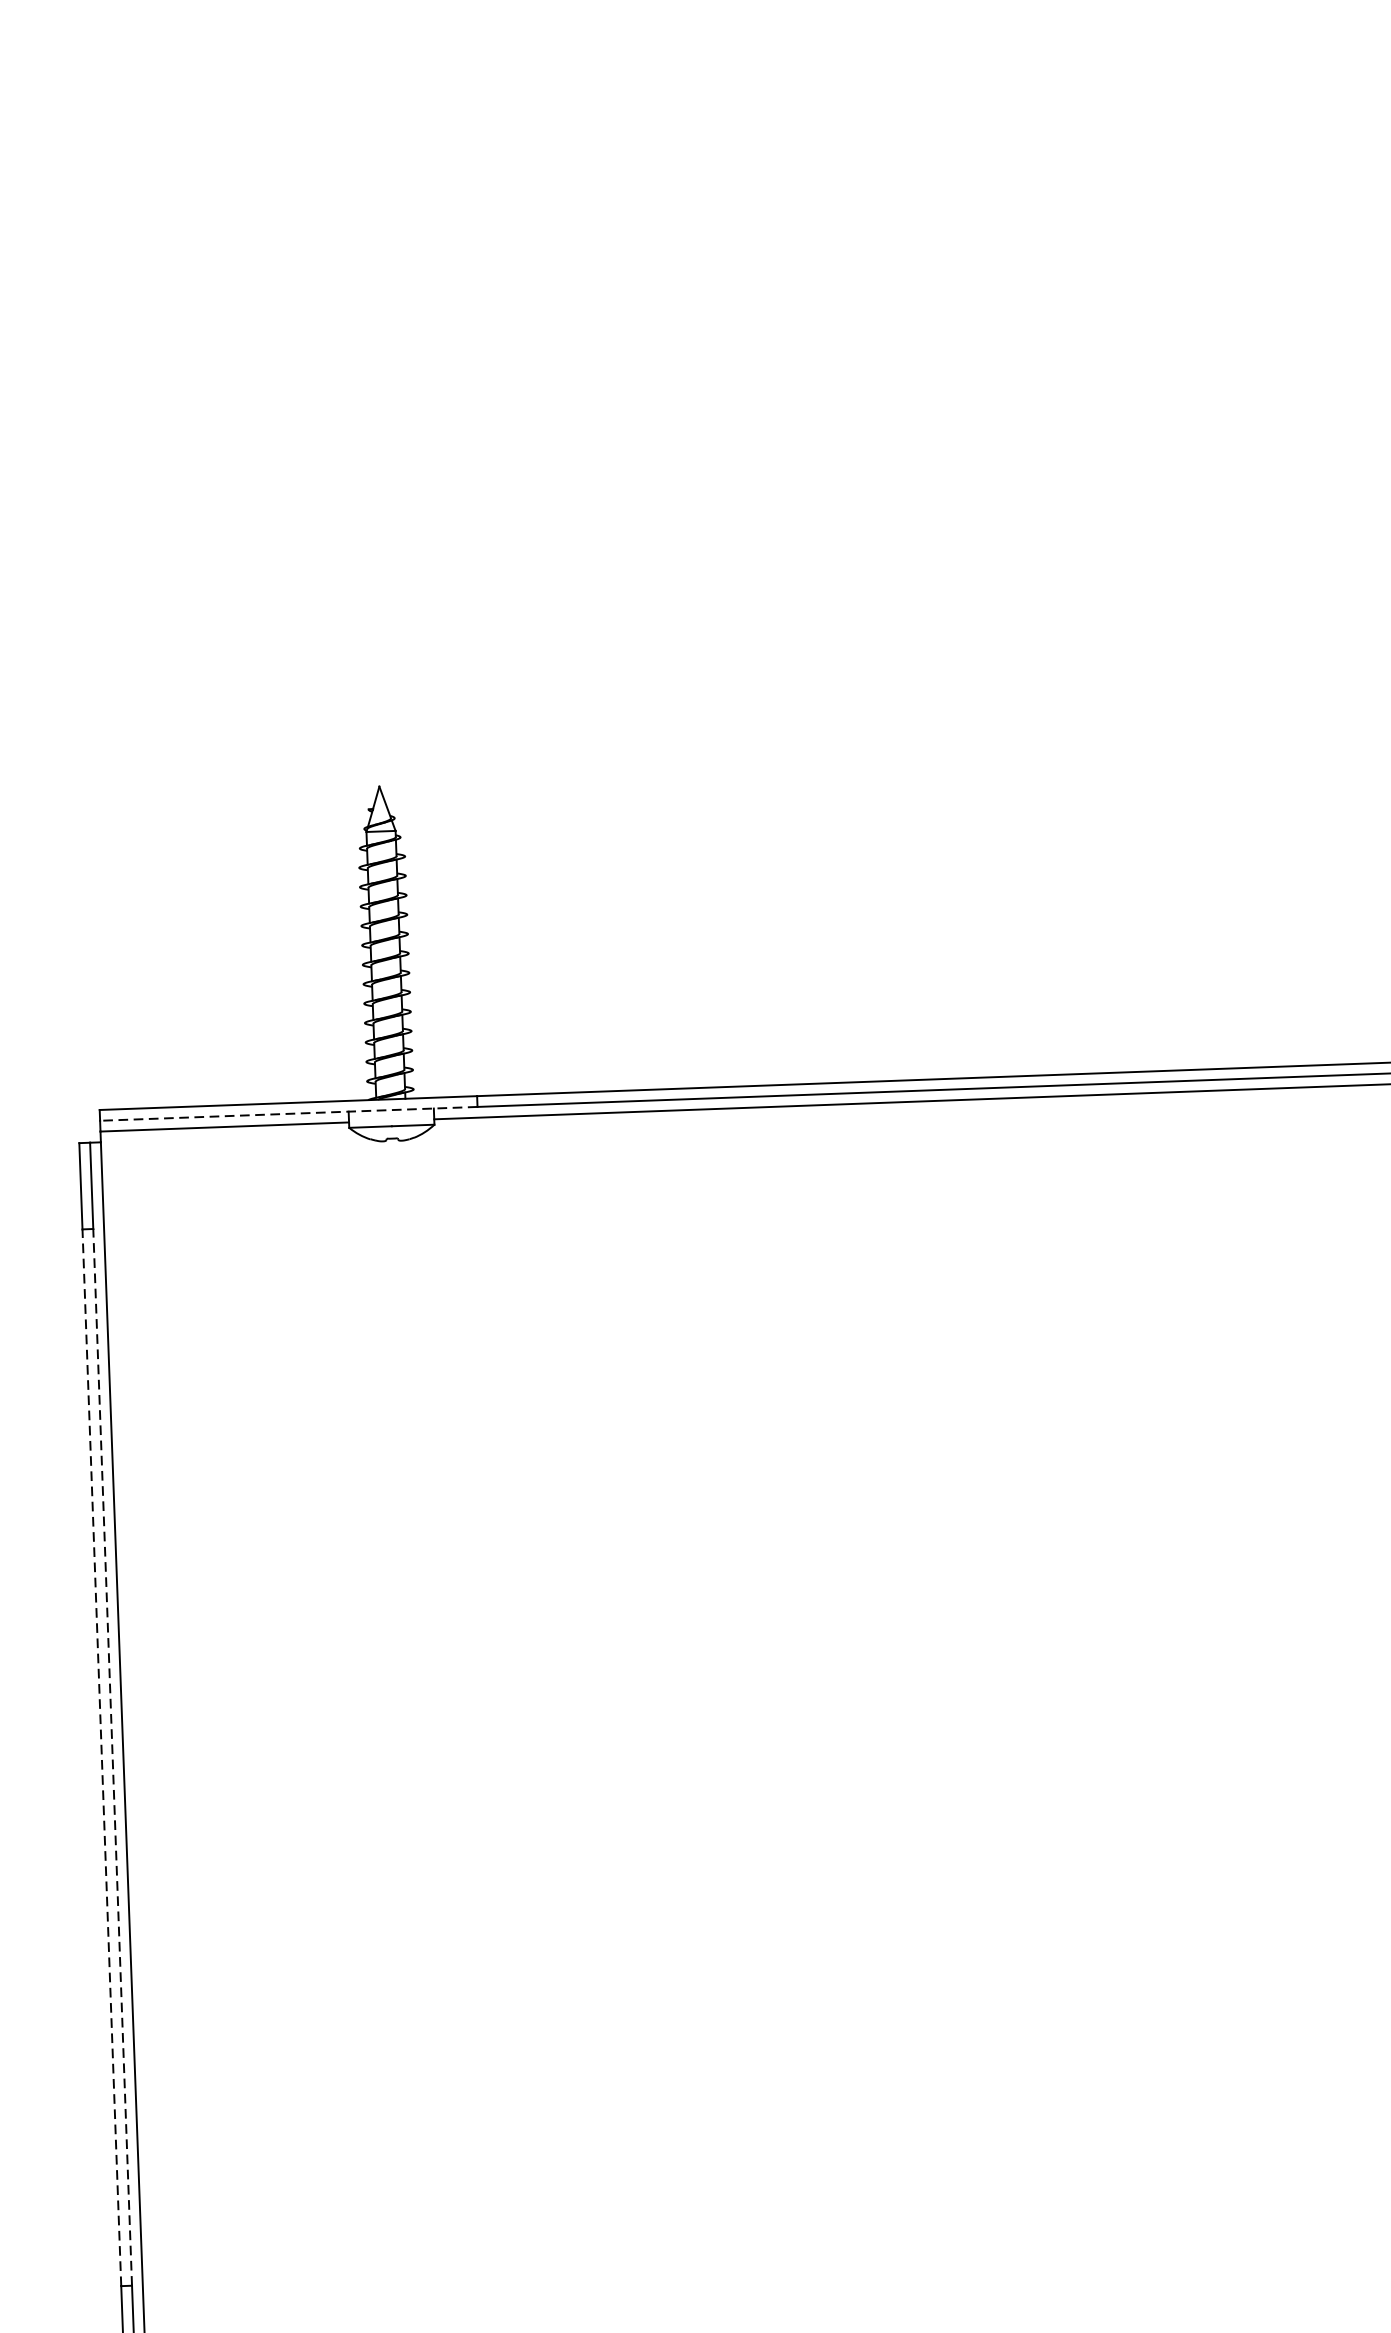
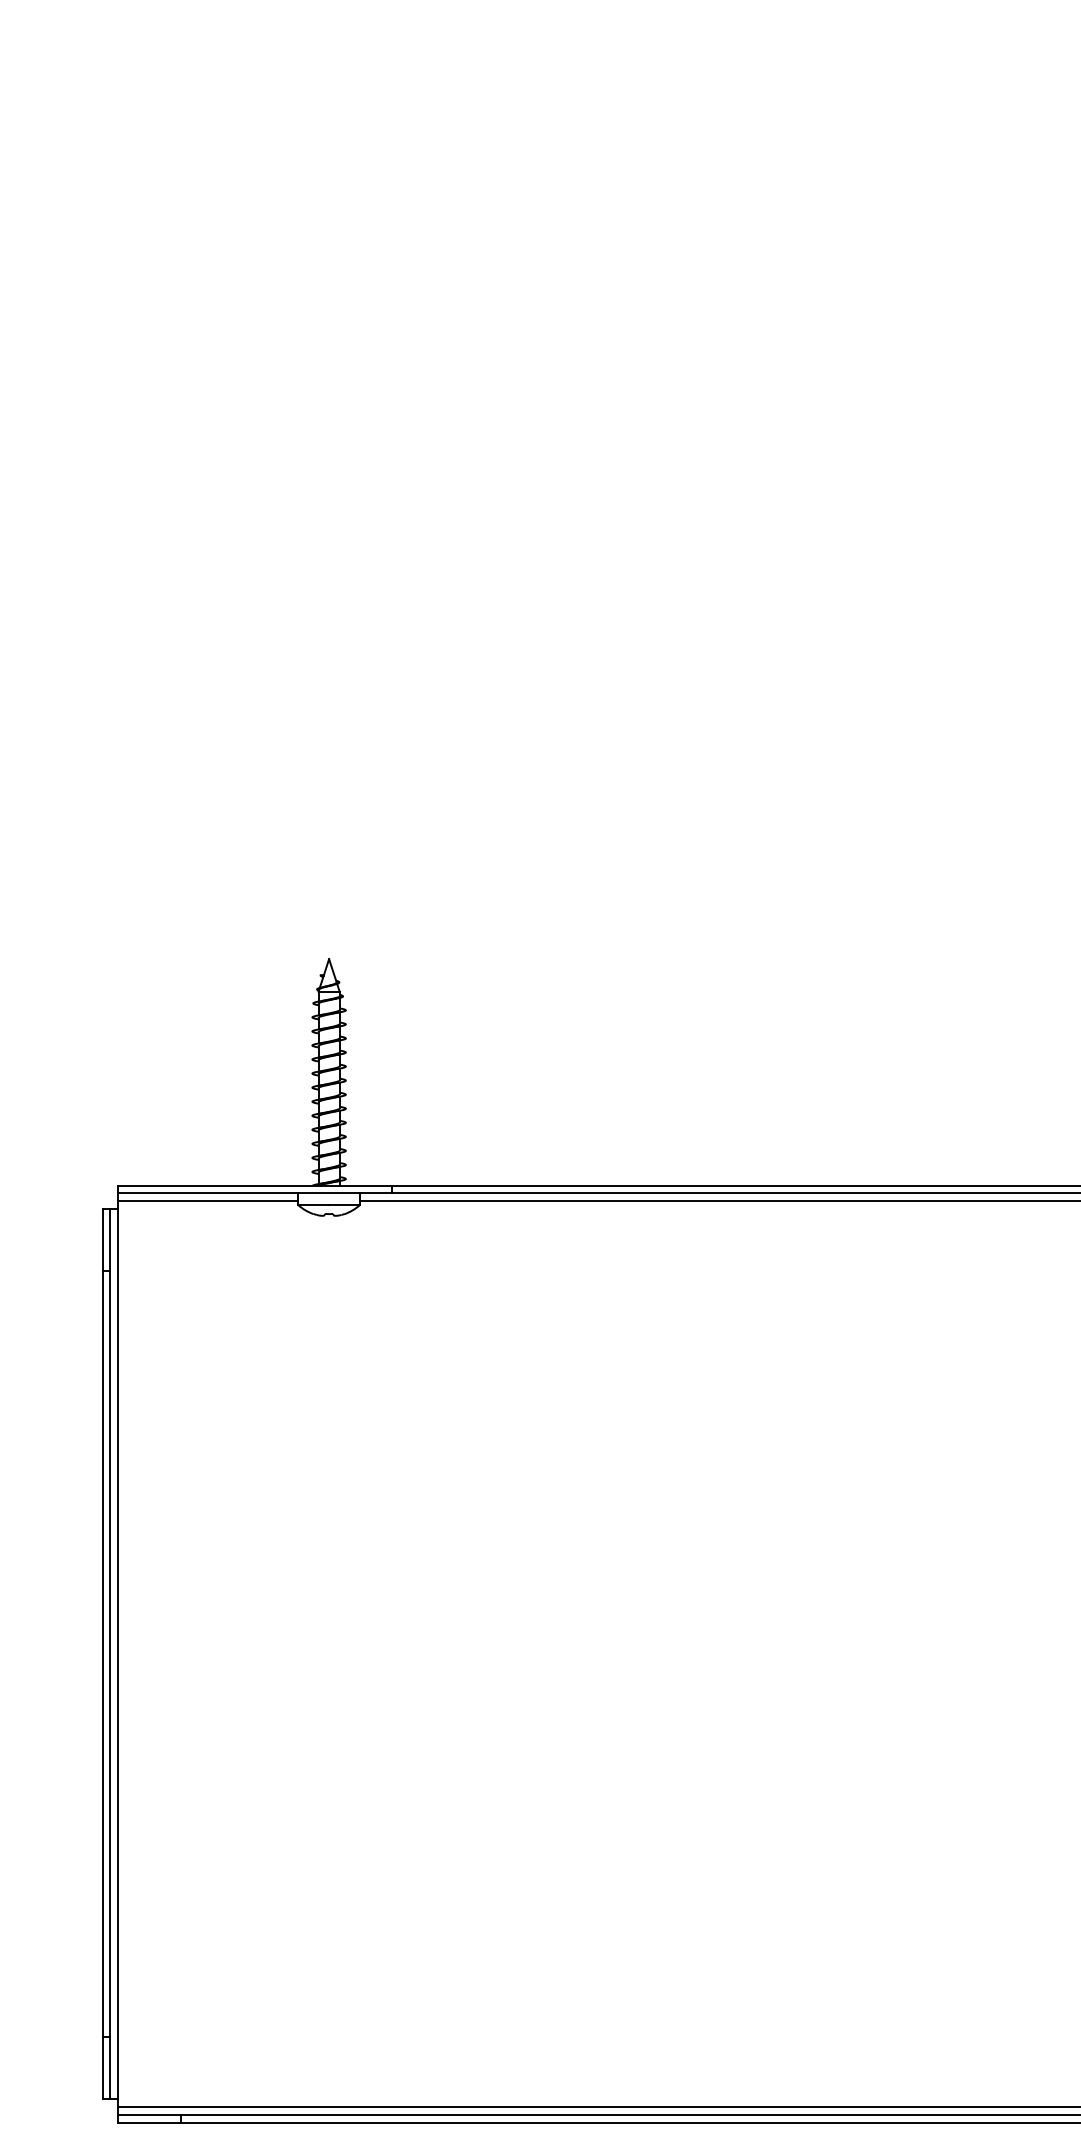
line: (288, 1114) -> (254, 1193), dashed -> solid
line: (112, 1757) -> (110, 1654), dashed -> solid
line: (101, 1758) -> (102, 1654), dashed -> solid

